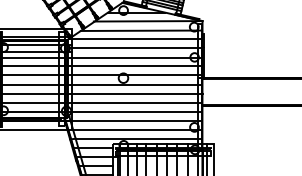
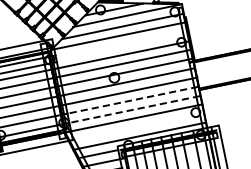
line: (136, 48) -> (121, 45), removed
line: (136, 103) -> (132, 100), solid -> dashed
line: (136, 112) -> (134, 109), solid -> dashed
line: (137, 129) -> (139, 126), removed

